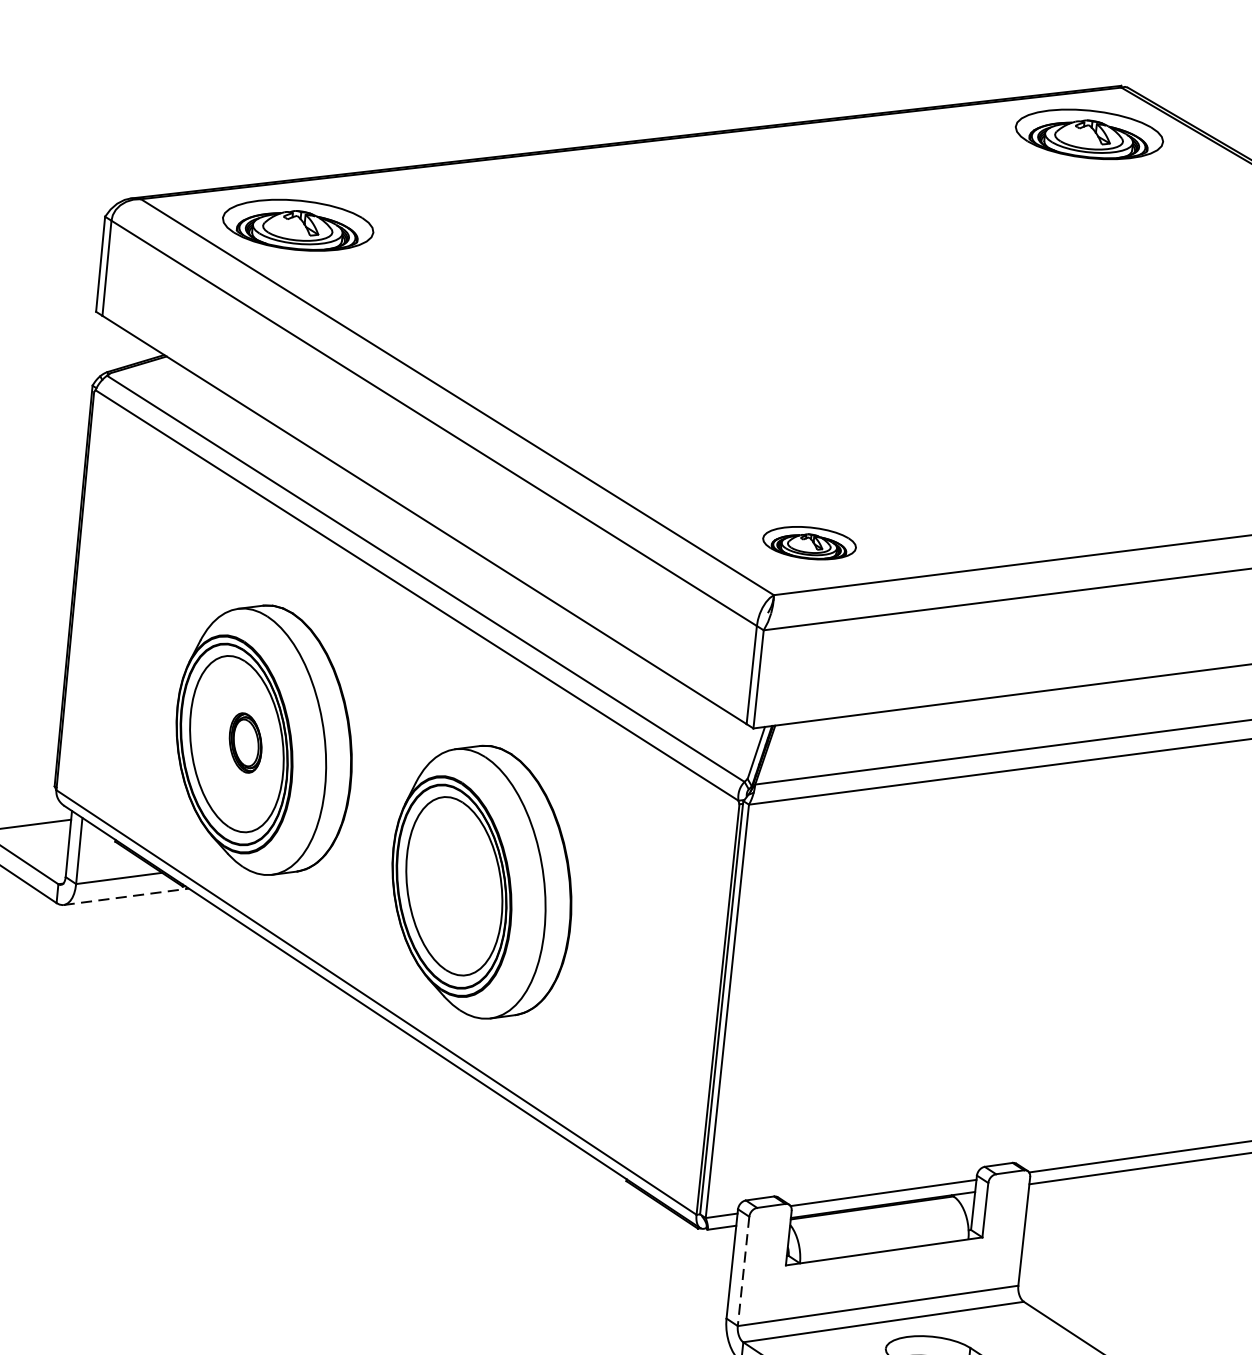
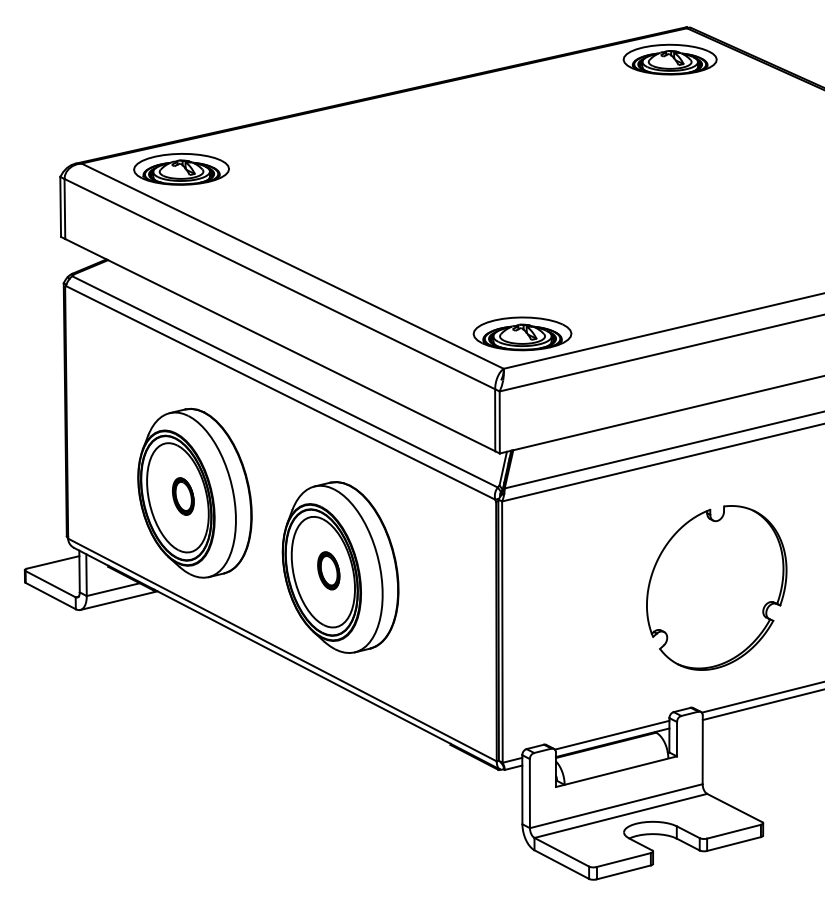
part: (809, 542) -> (522, 333), size x1.67
part: (462, 884) -> (328, 570), added
line: (125, 896) -> (118, 600), dashed -> solid
part: (1073, 976) -> (716, 587), added
line: (742, 1271) -> (529, 793), dashed -> solid

